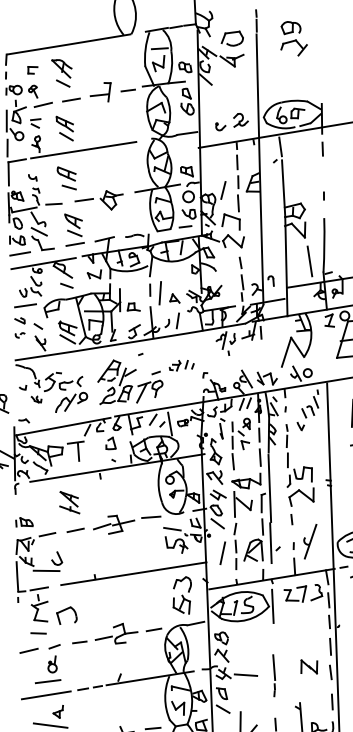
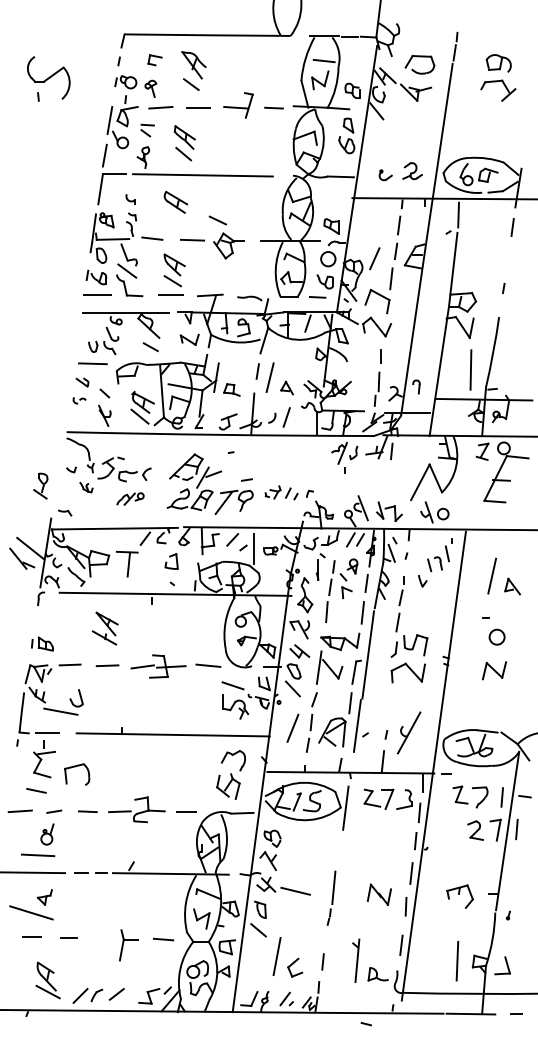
line: (68, 187) -> (217, 220), moved
part: (181, 365) -> (281, 492), moved
part: (71, 401) -> (130, 498), size x0.6
line: (291, 519) -> (389, 700), removed

